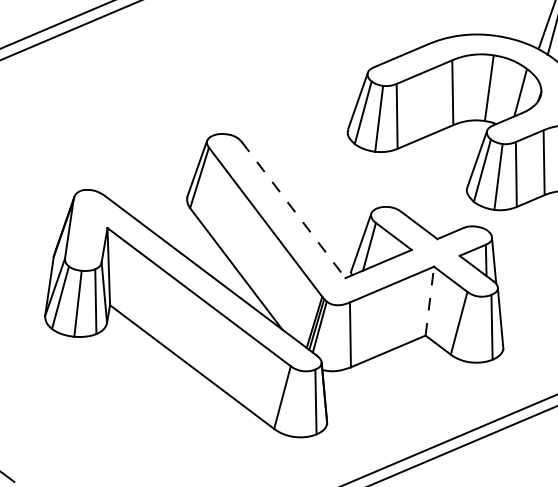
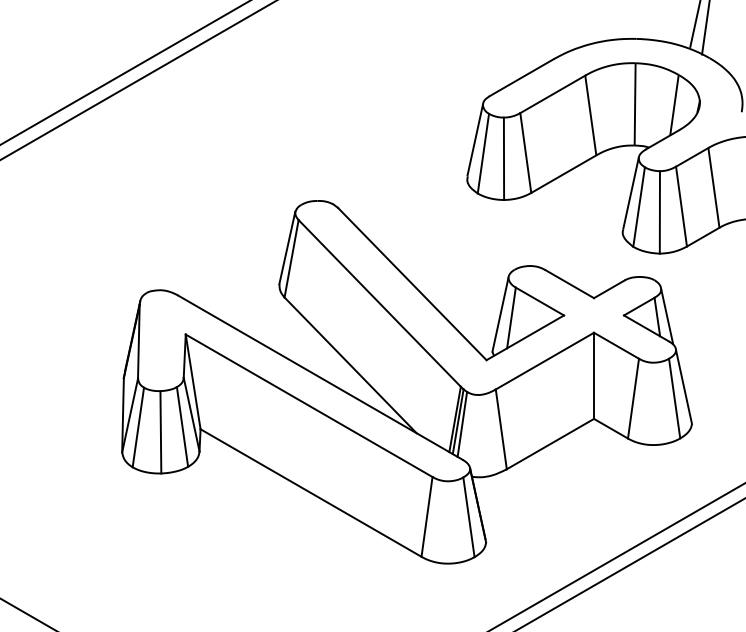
line: (293, 210) -> (412, 284), dashed -> solid
line: (430, 300) -> (594, 375), dashed -> solid

